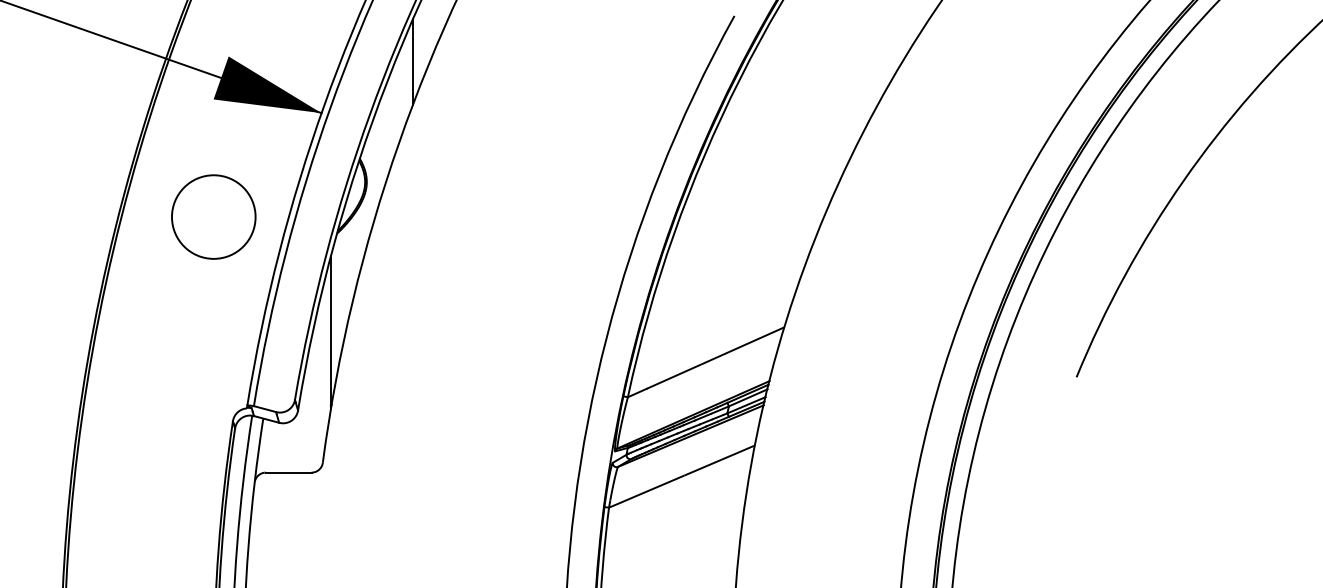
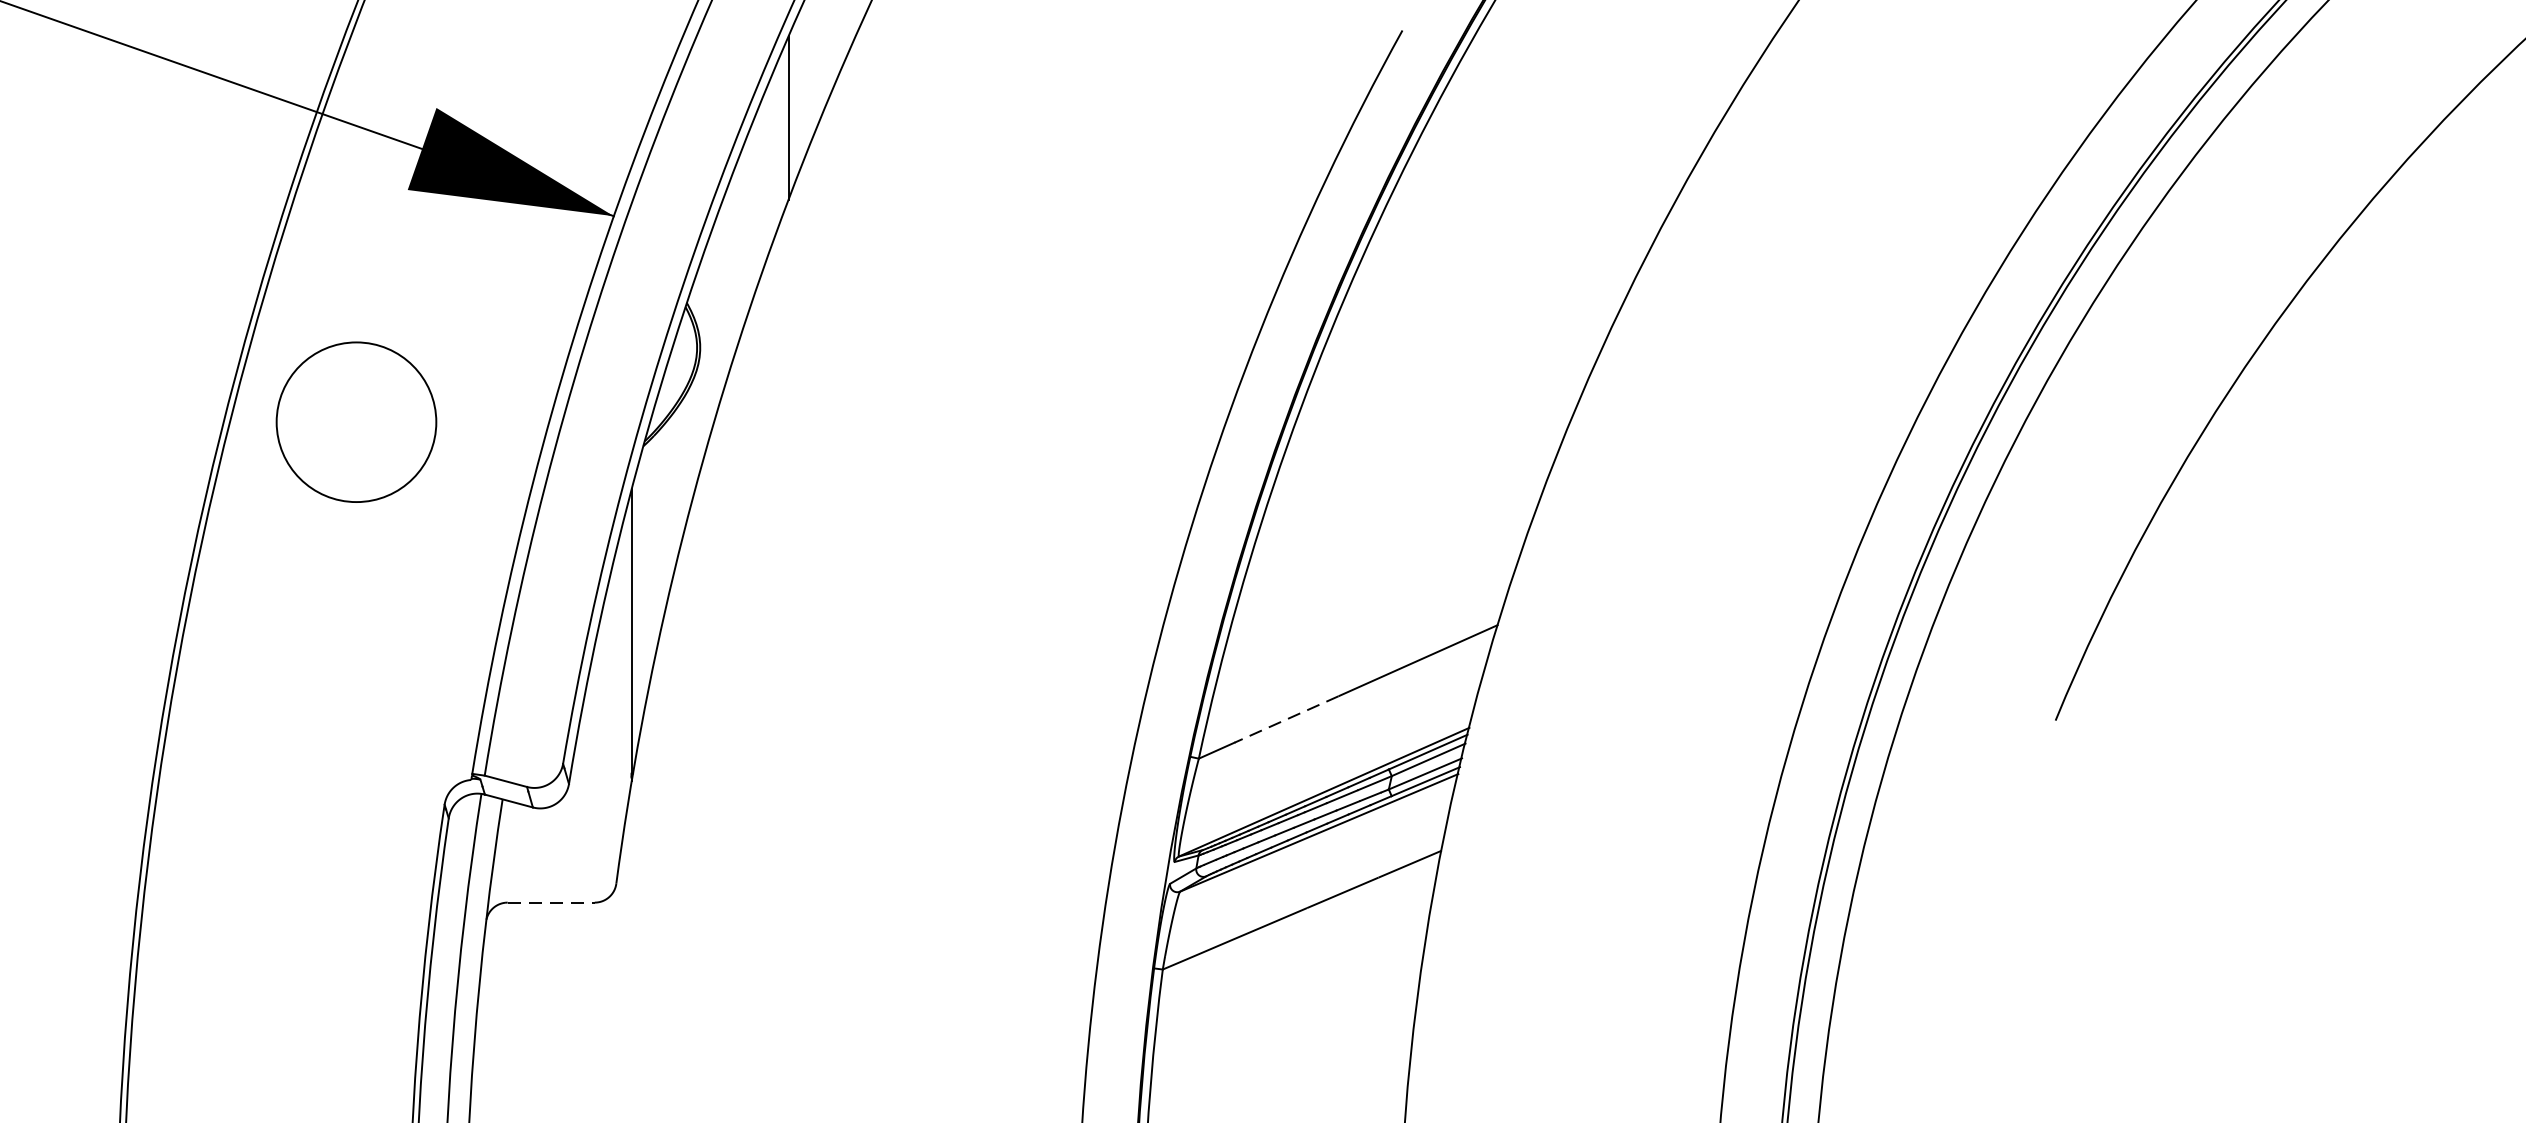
circle: (213, 216) -> (355, 421), moved
line: (674, 376) -> (1287, 719), solid -> dashed
line: (288, 472) -> (550, 902), solid -> dashed

